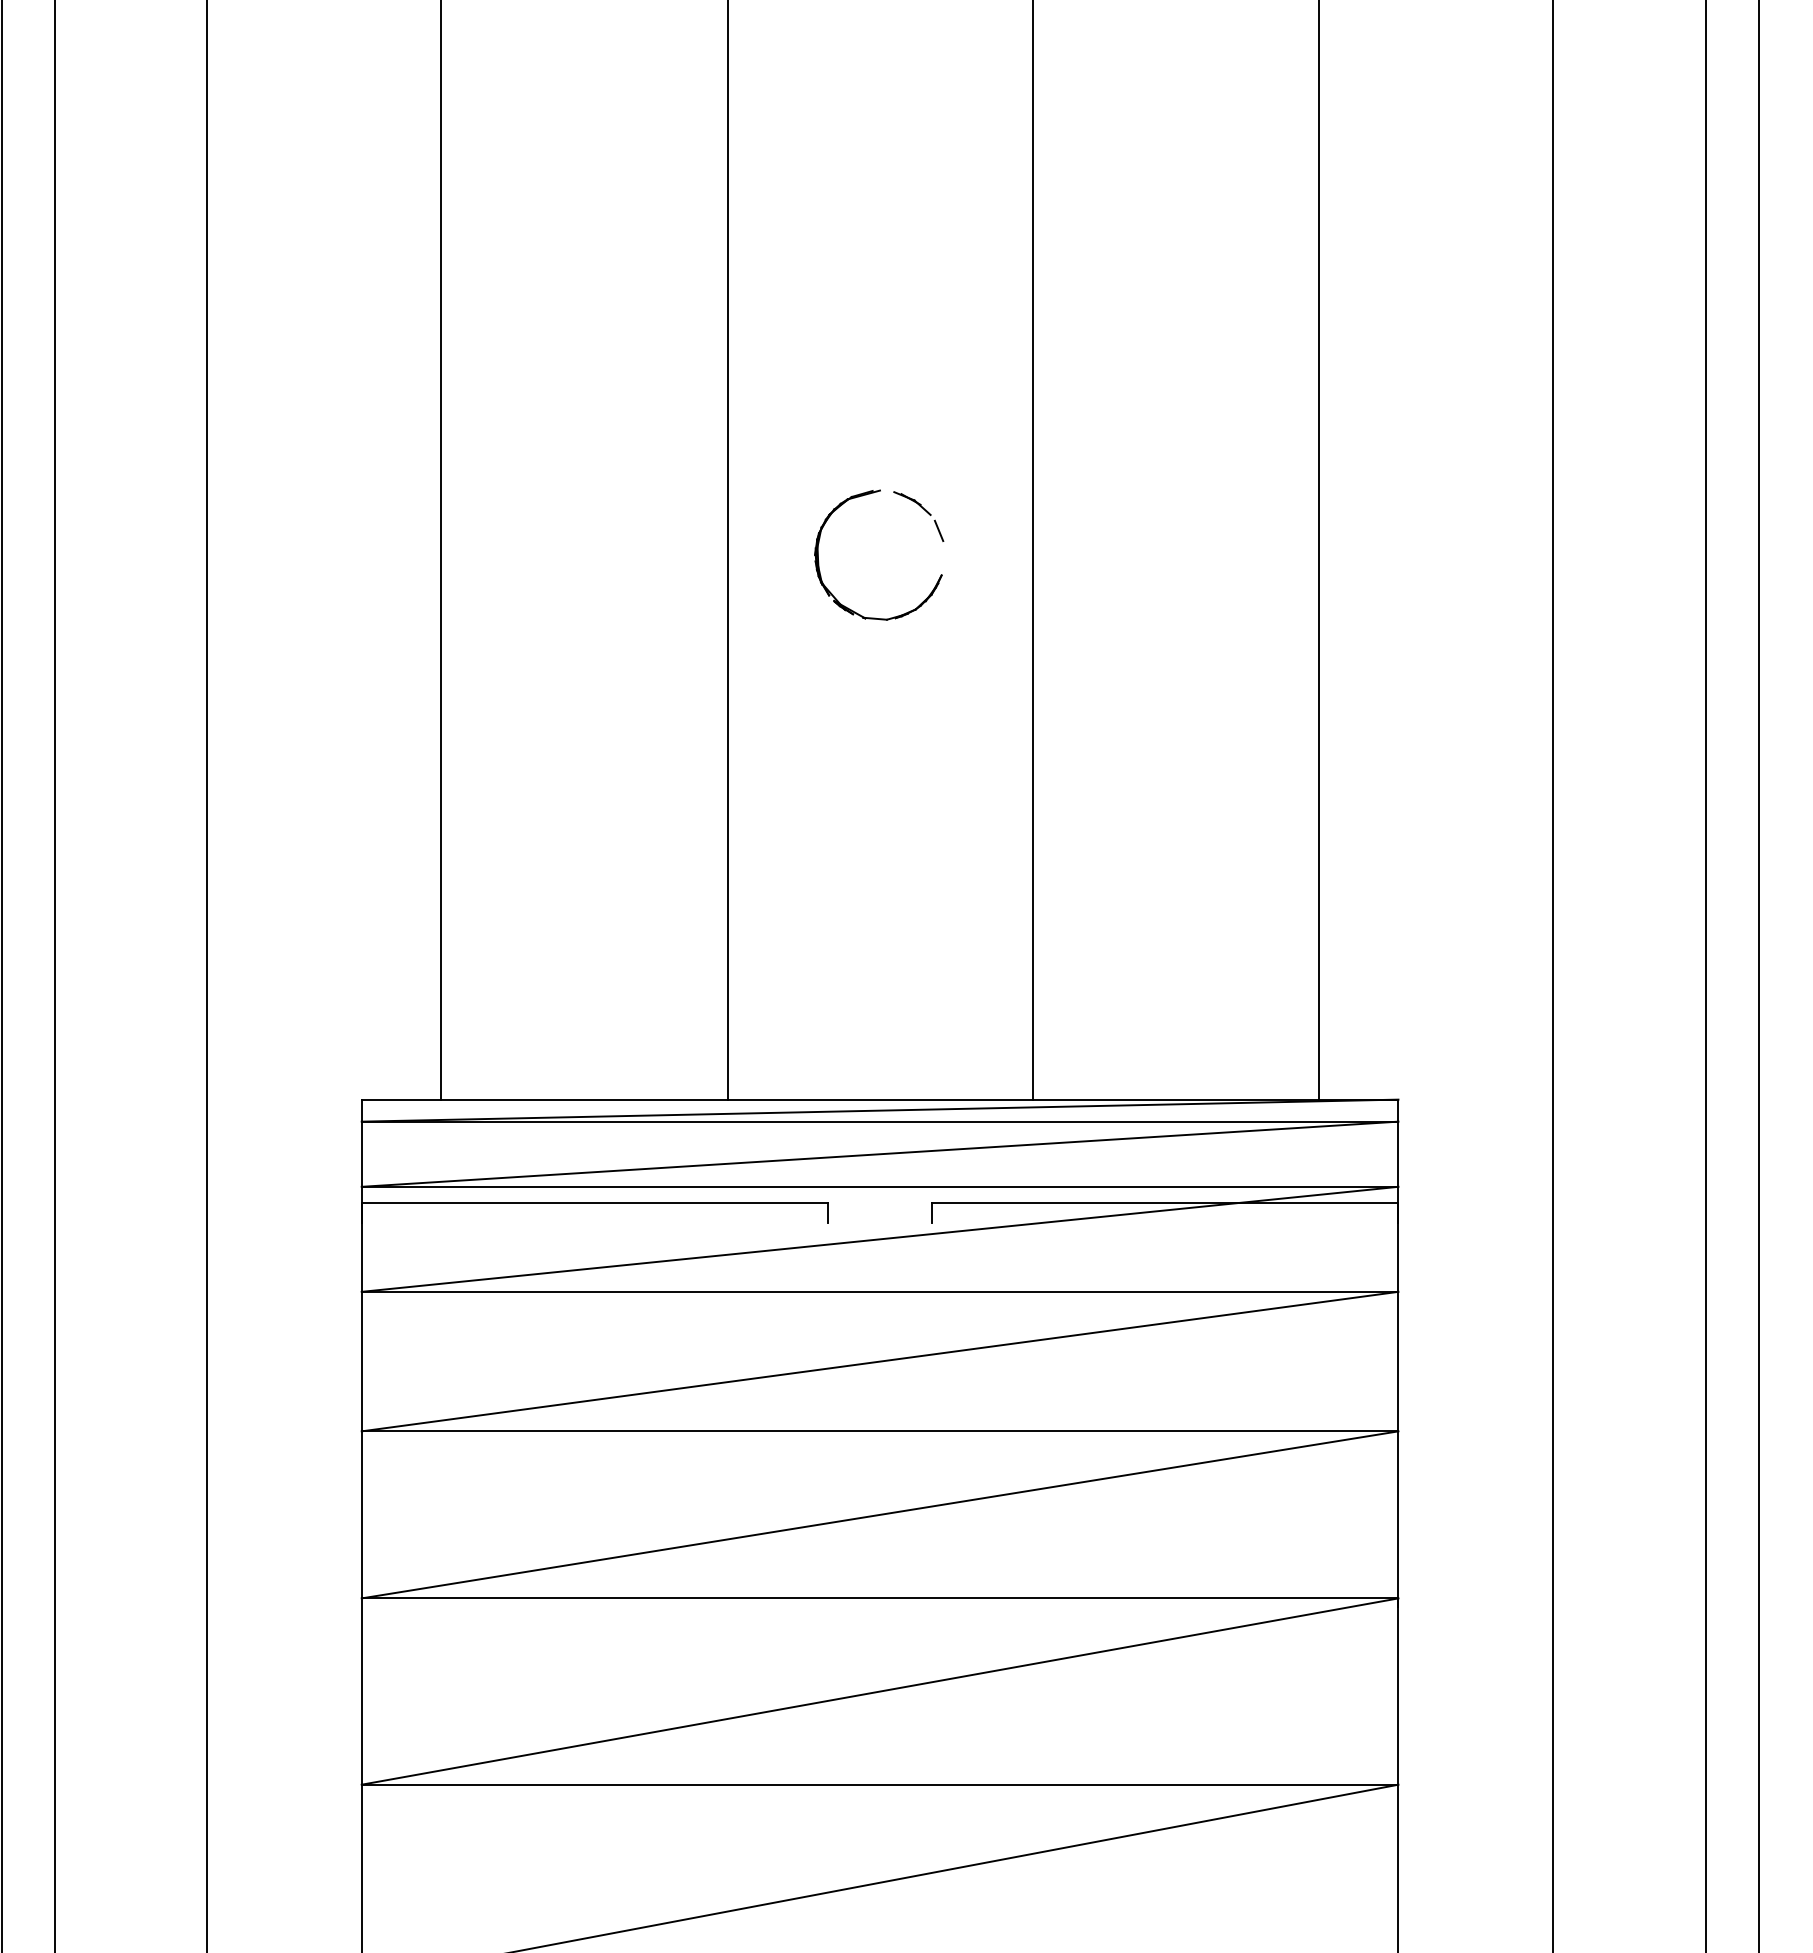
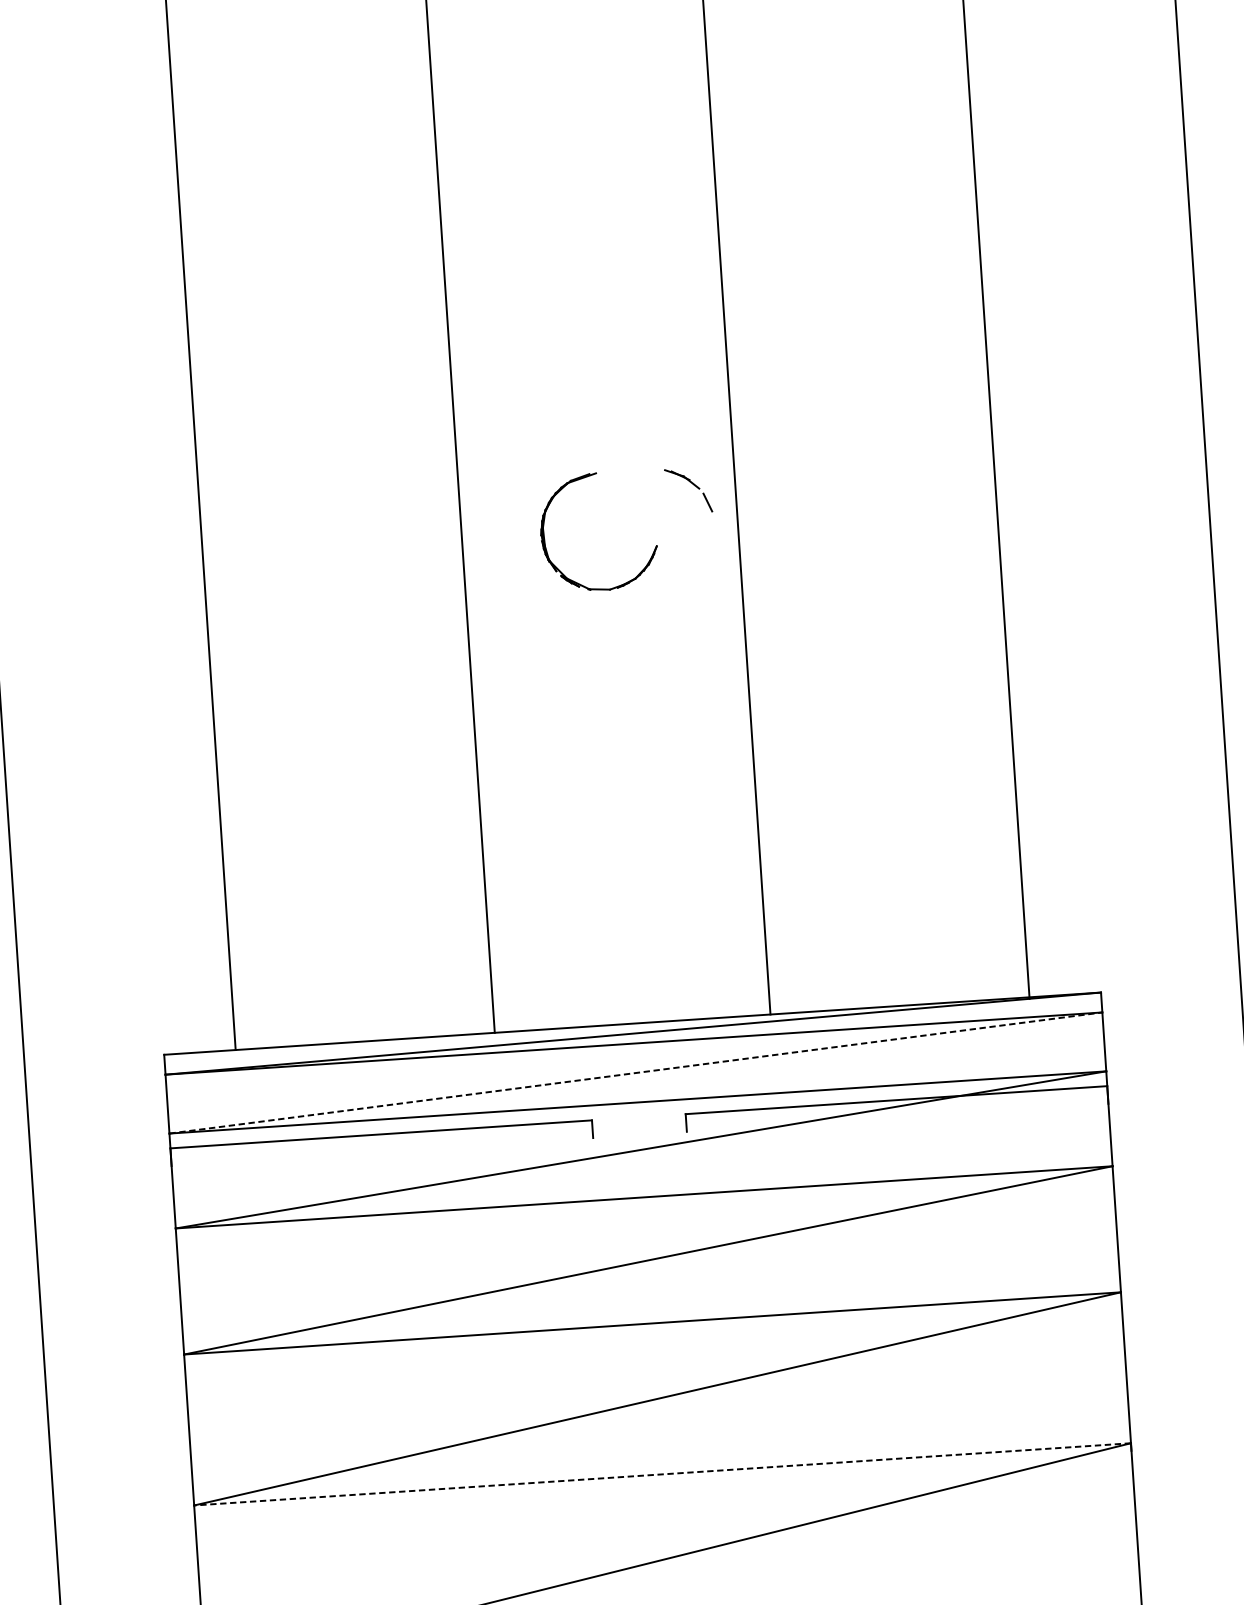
part: (924, 510) -> (693, 484), moved
line: (880, 1154) -> (636, 1073), solid -> dashed
line: (879, 1598) -> (662, 1474), solid -> dashed

